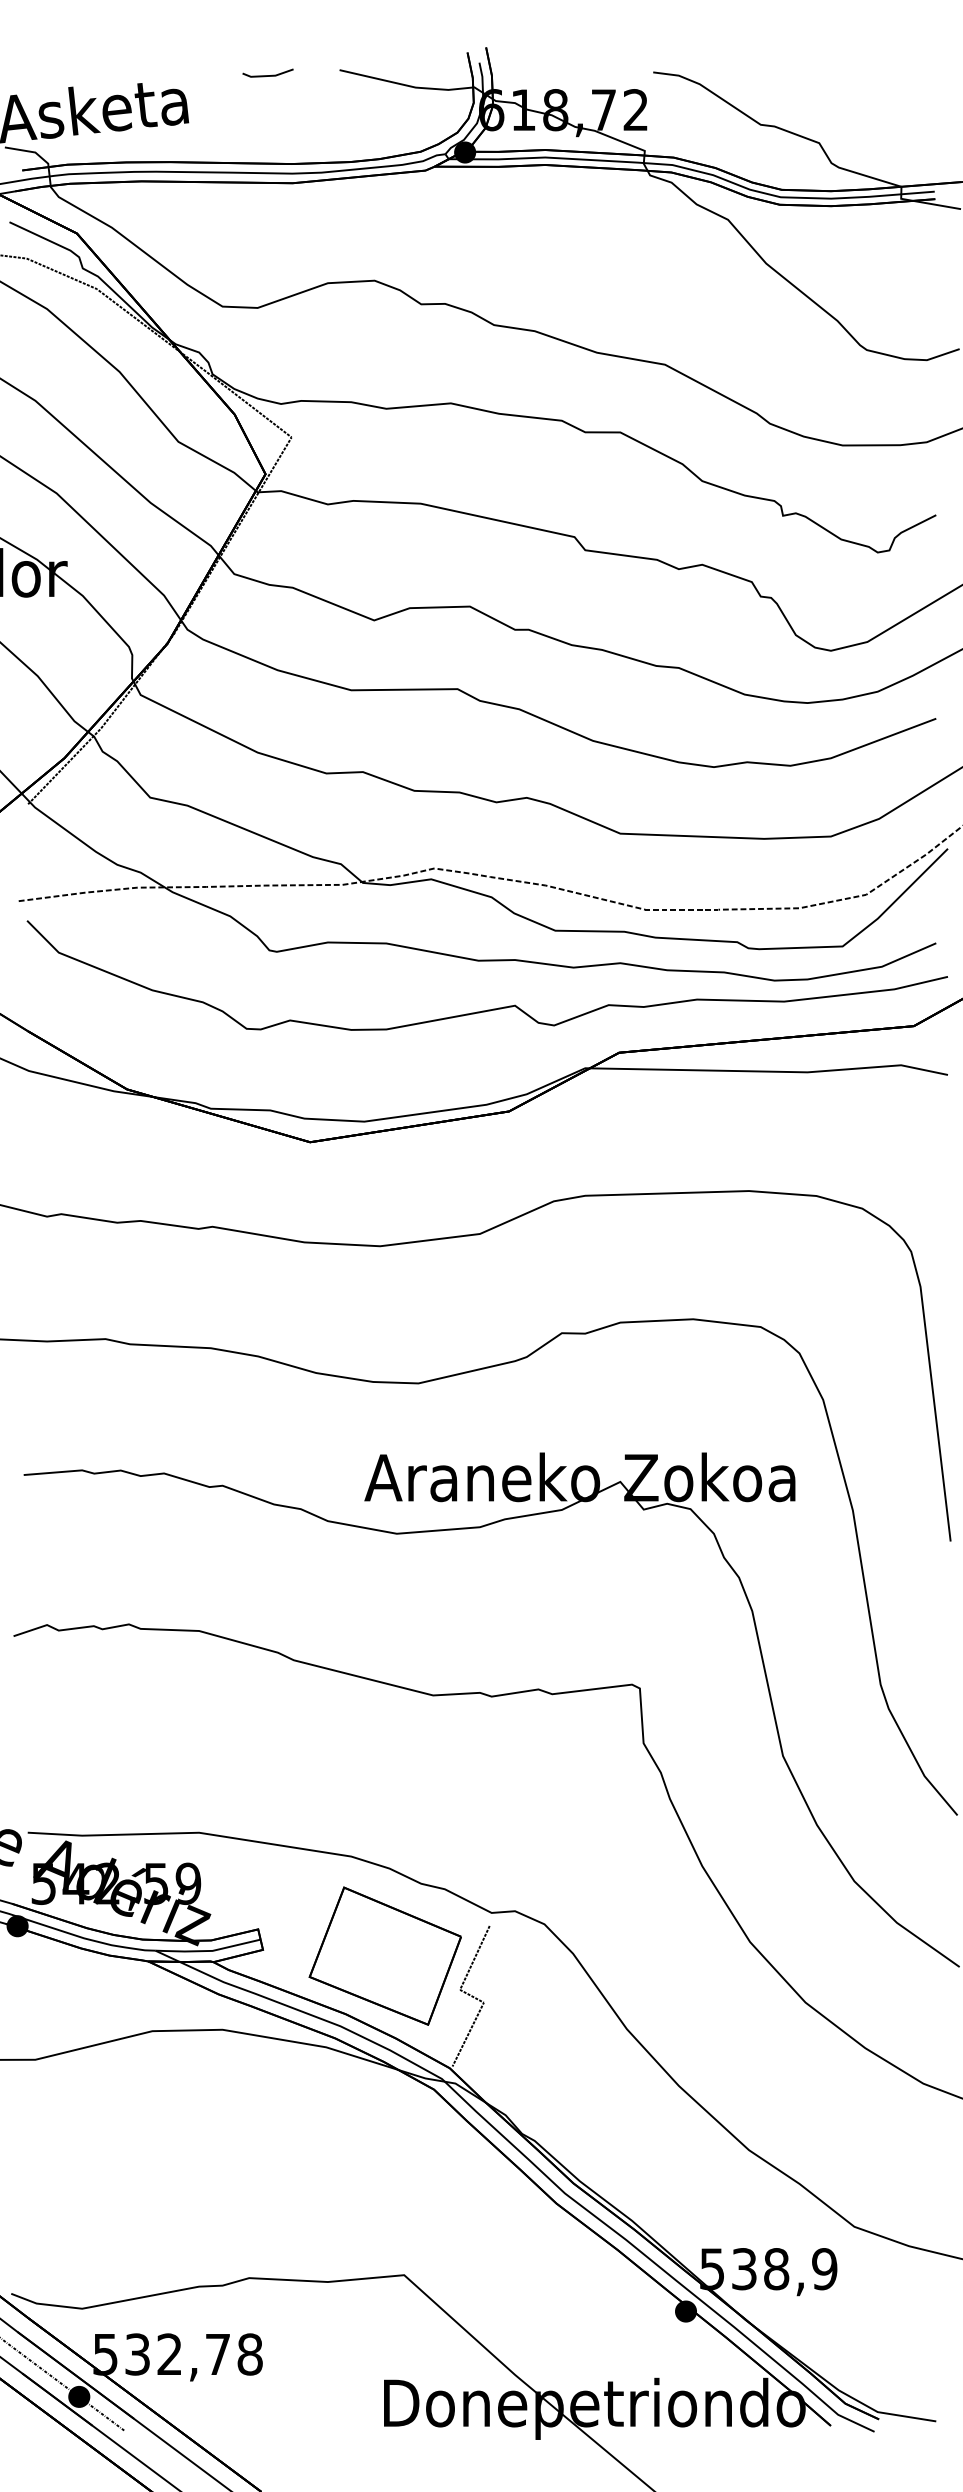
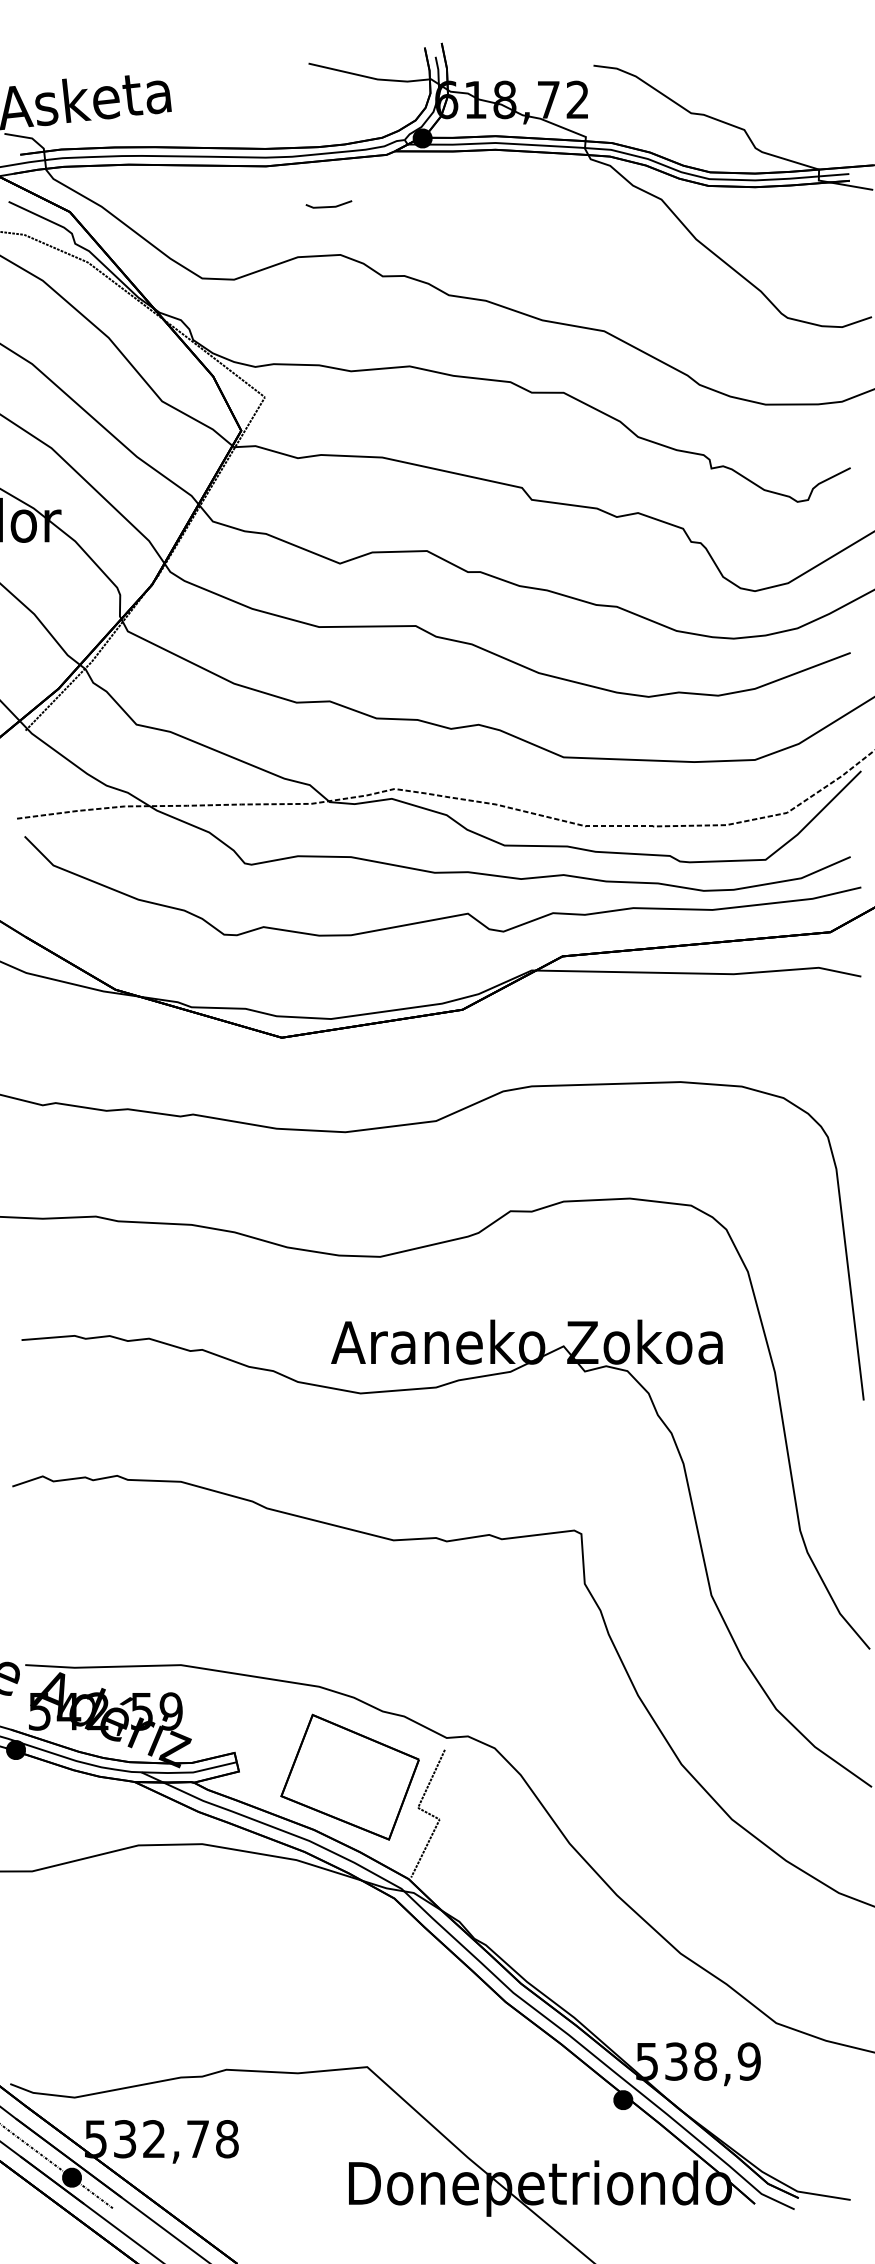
line: (267, 75) -> (328, 206), moved

